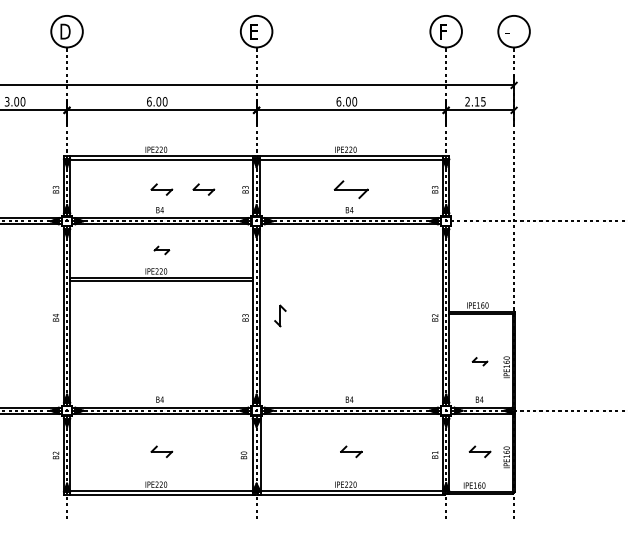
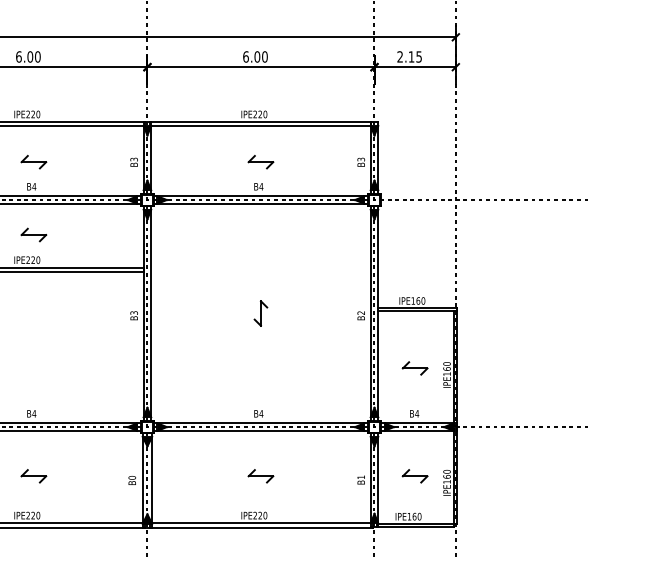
part: (203, 189) -> (83, 162), removed
part: (351, 189) -> (261, 162), size x0.62
part: (161, 250) -> (33, 235), size x1.43
part: (280, 315) -> (261, 312), moved
part: (479, 361) -> (414, 368), size x1.43

